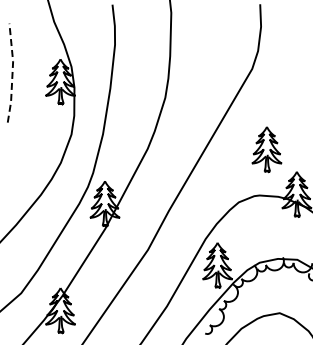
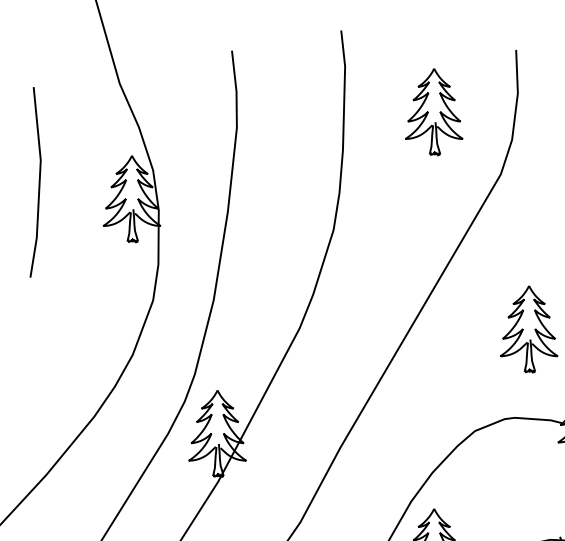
part: (217, 36) -> (433, 111), added
line: (12, 72) -> (39, 181), dashed -> solid

